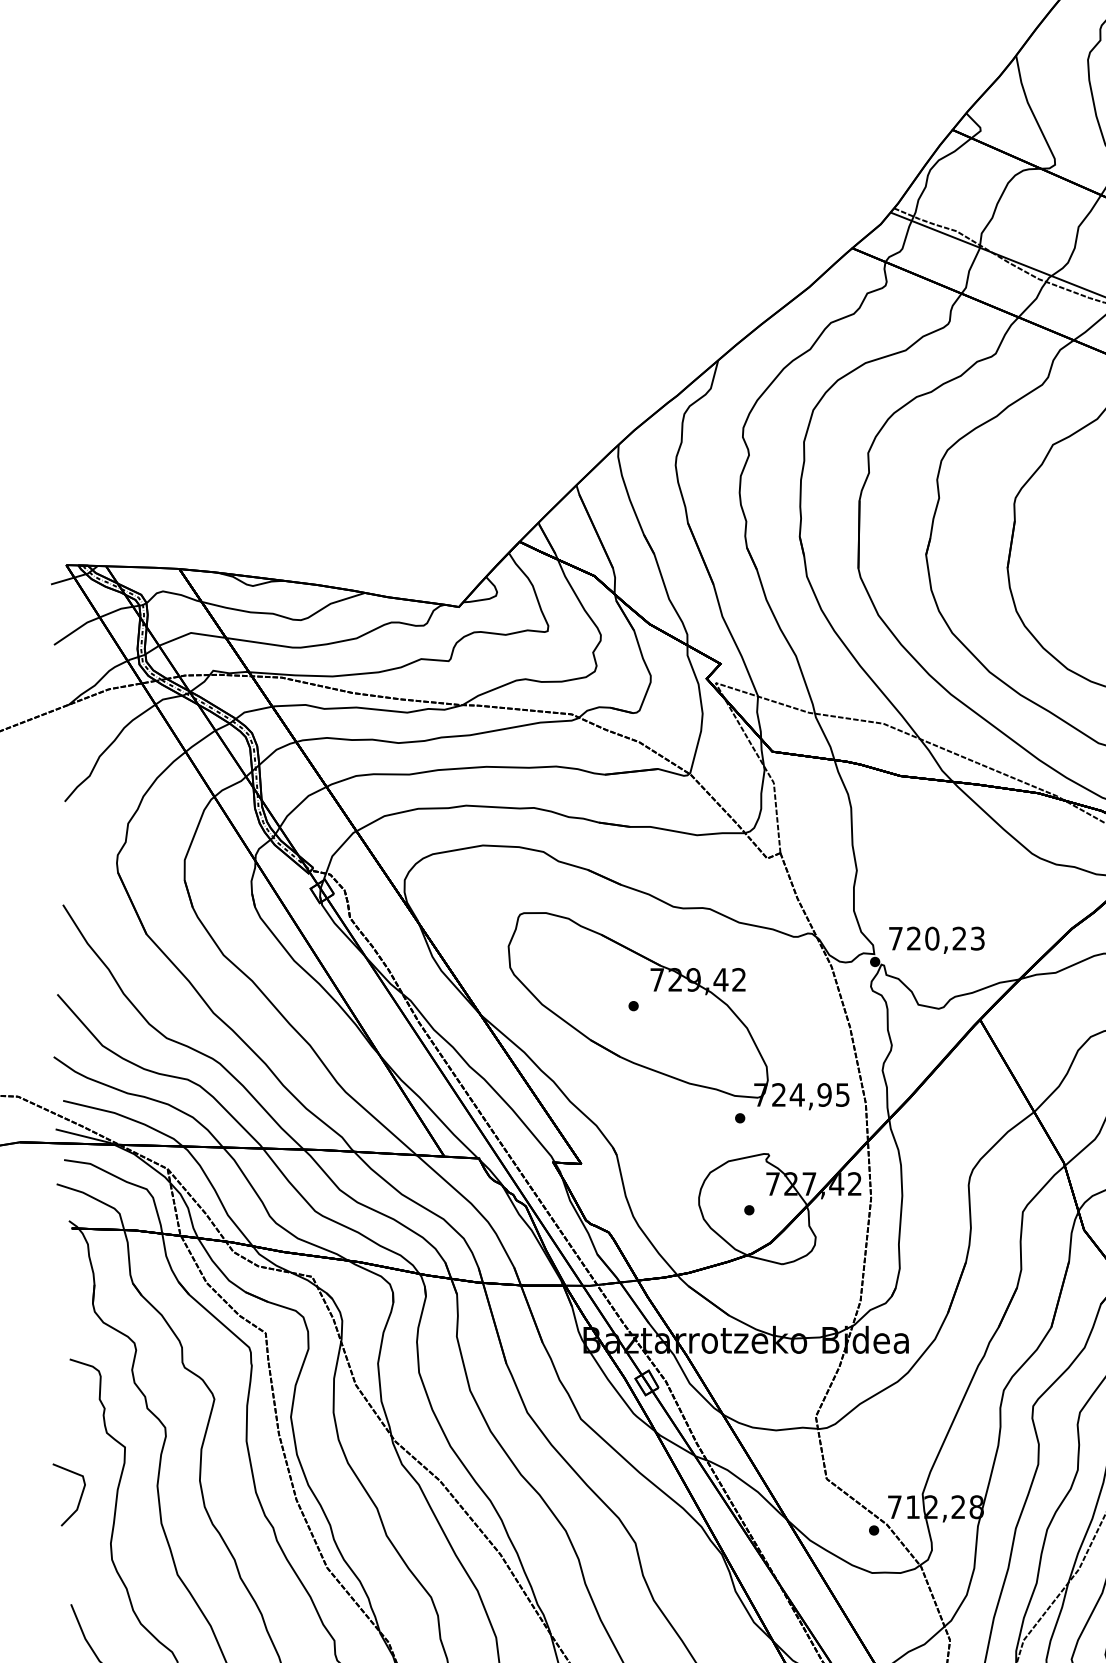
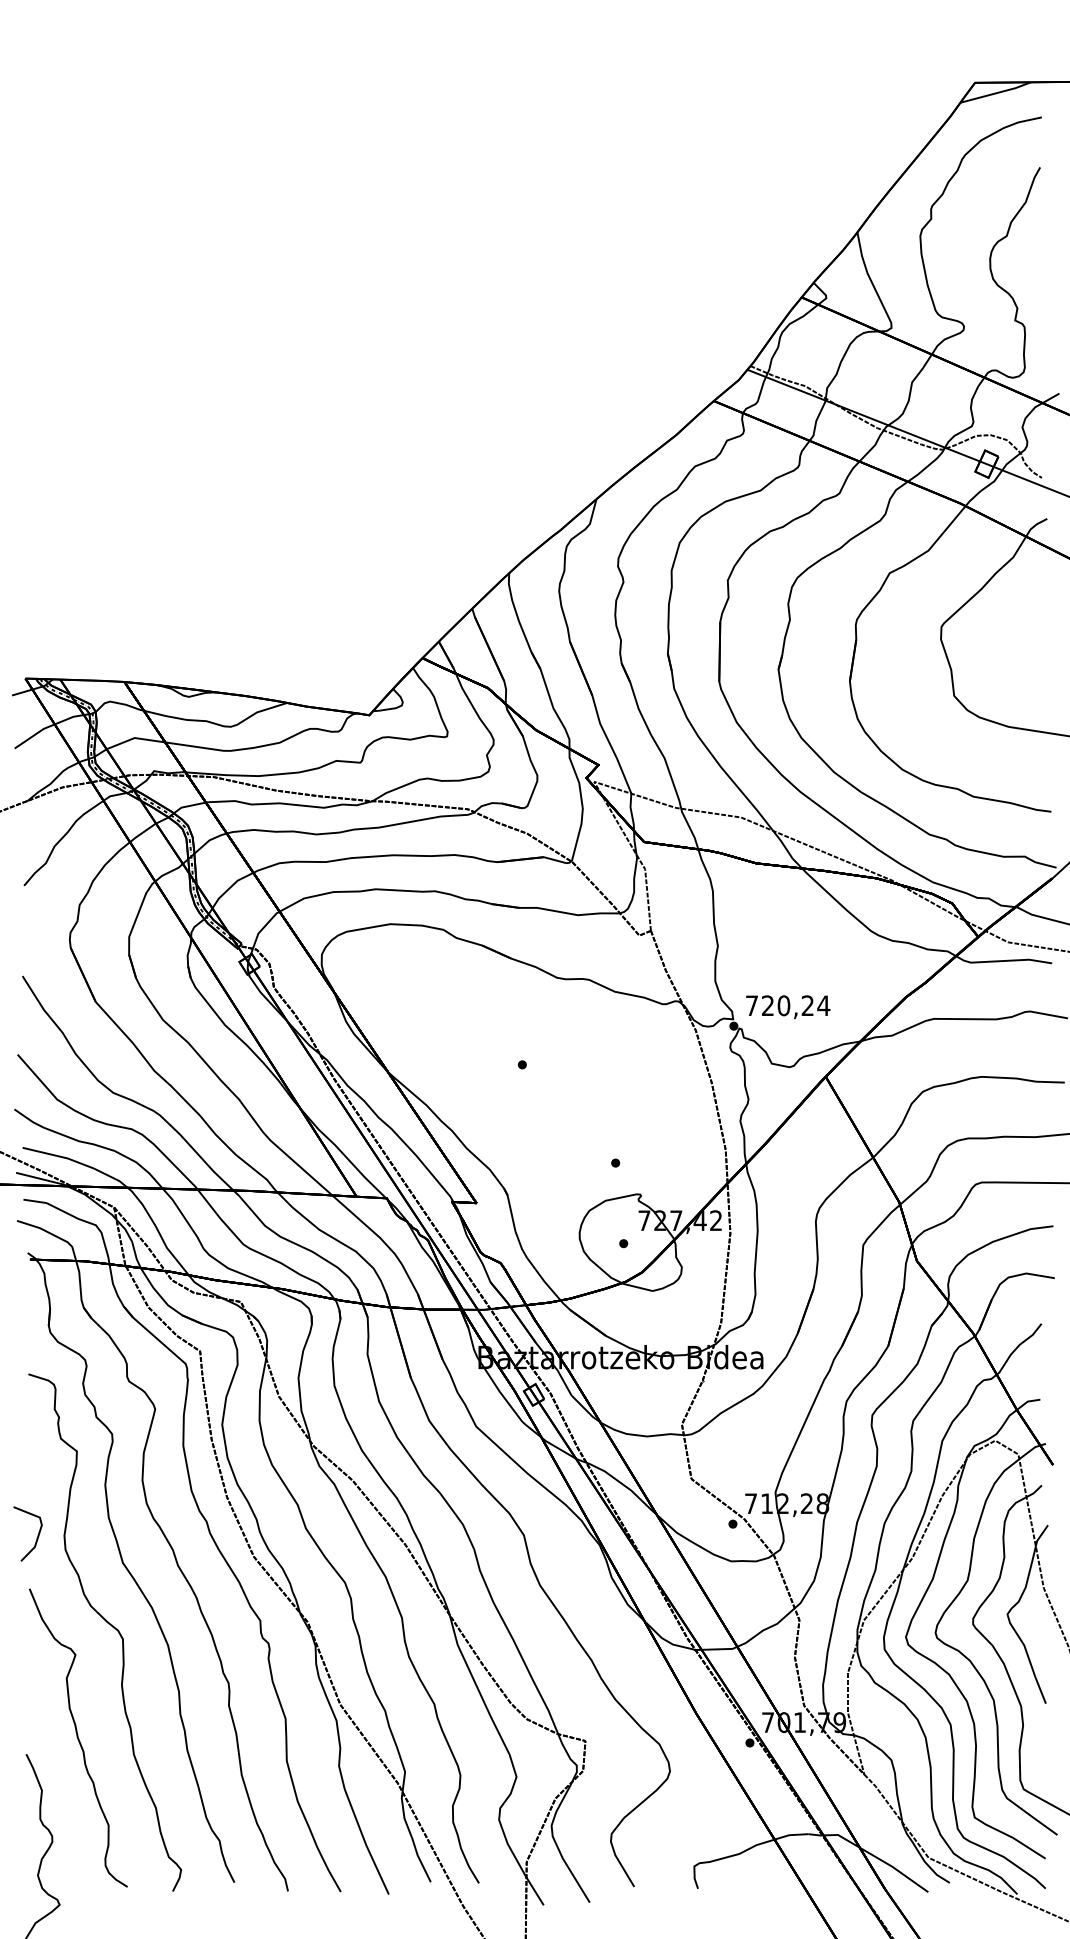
text: (977, 938) -> (823, 1005), 720,23 -> 720,24
part: (678, 1010) -> (561, 1068), removed
line: (80, 1496) -> (37, 1535), moved

